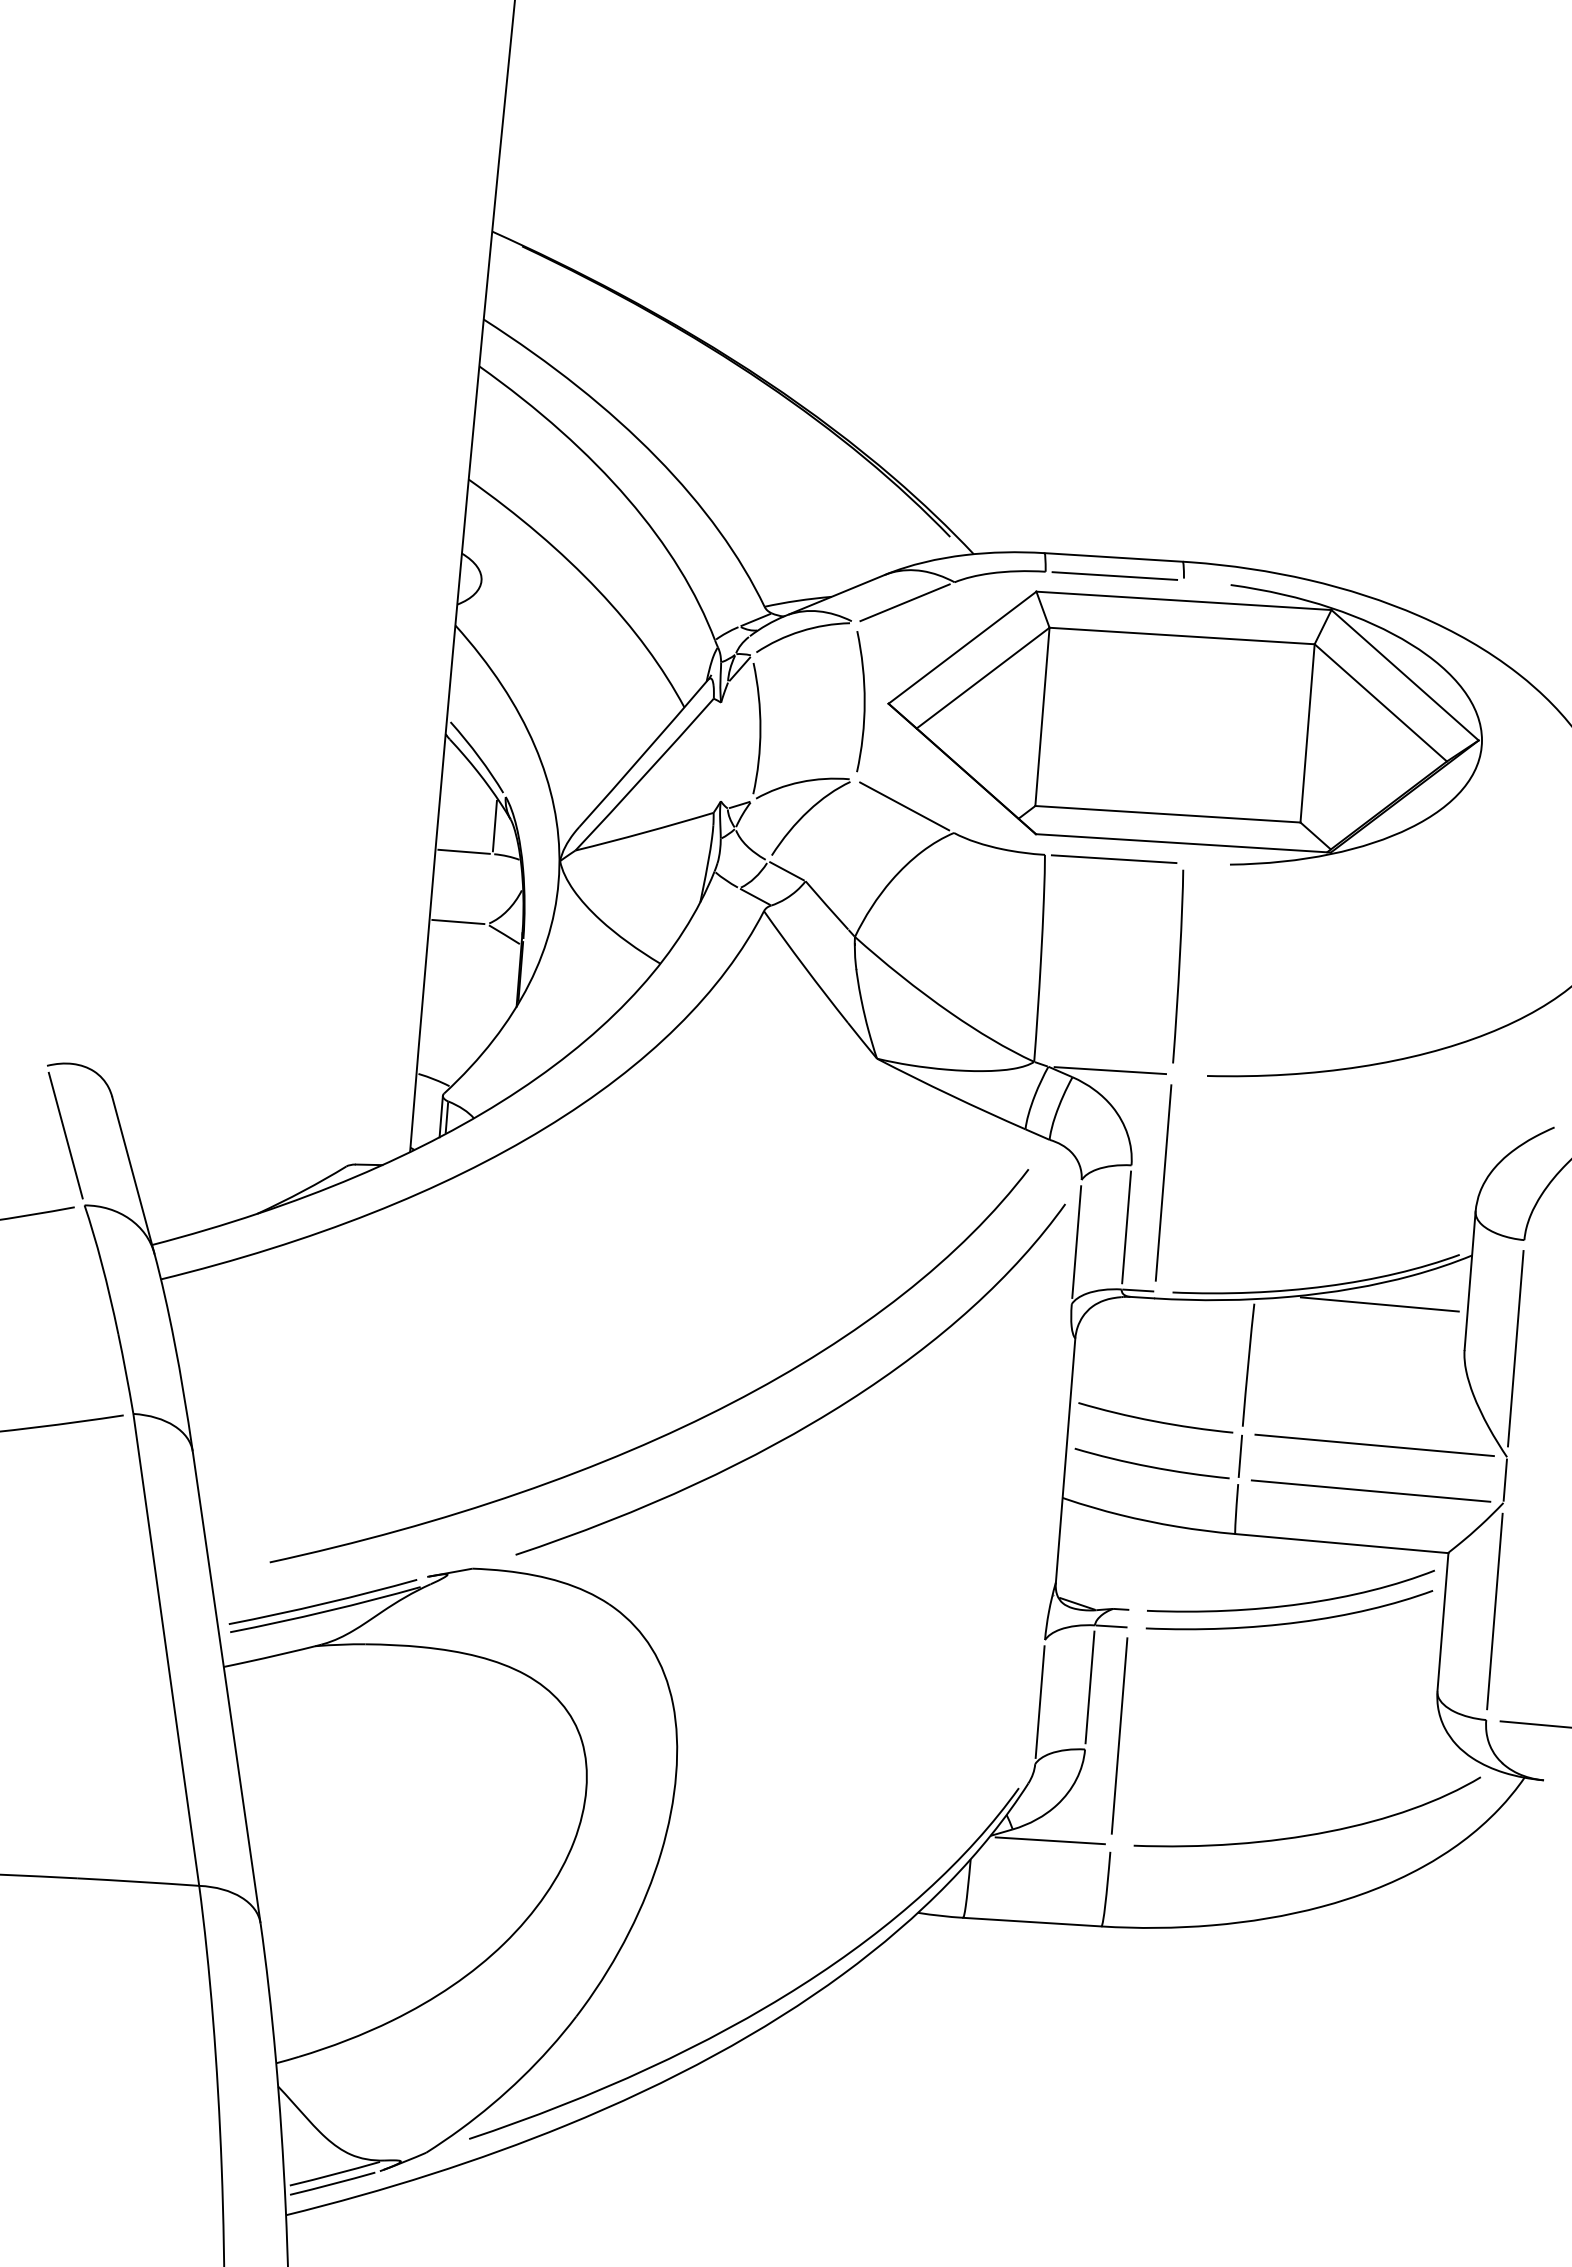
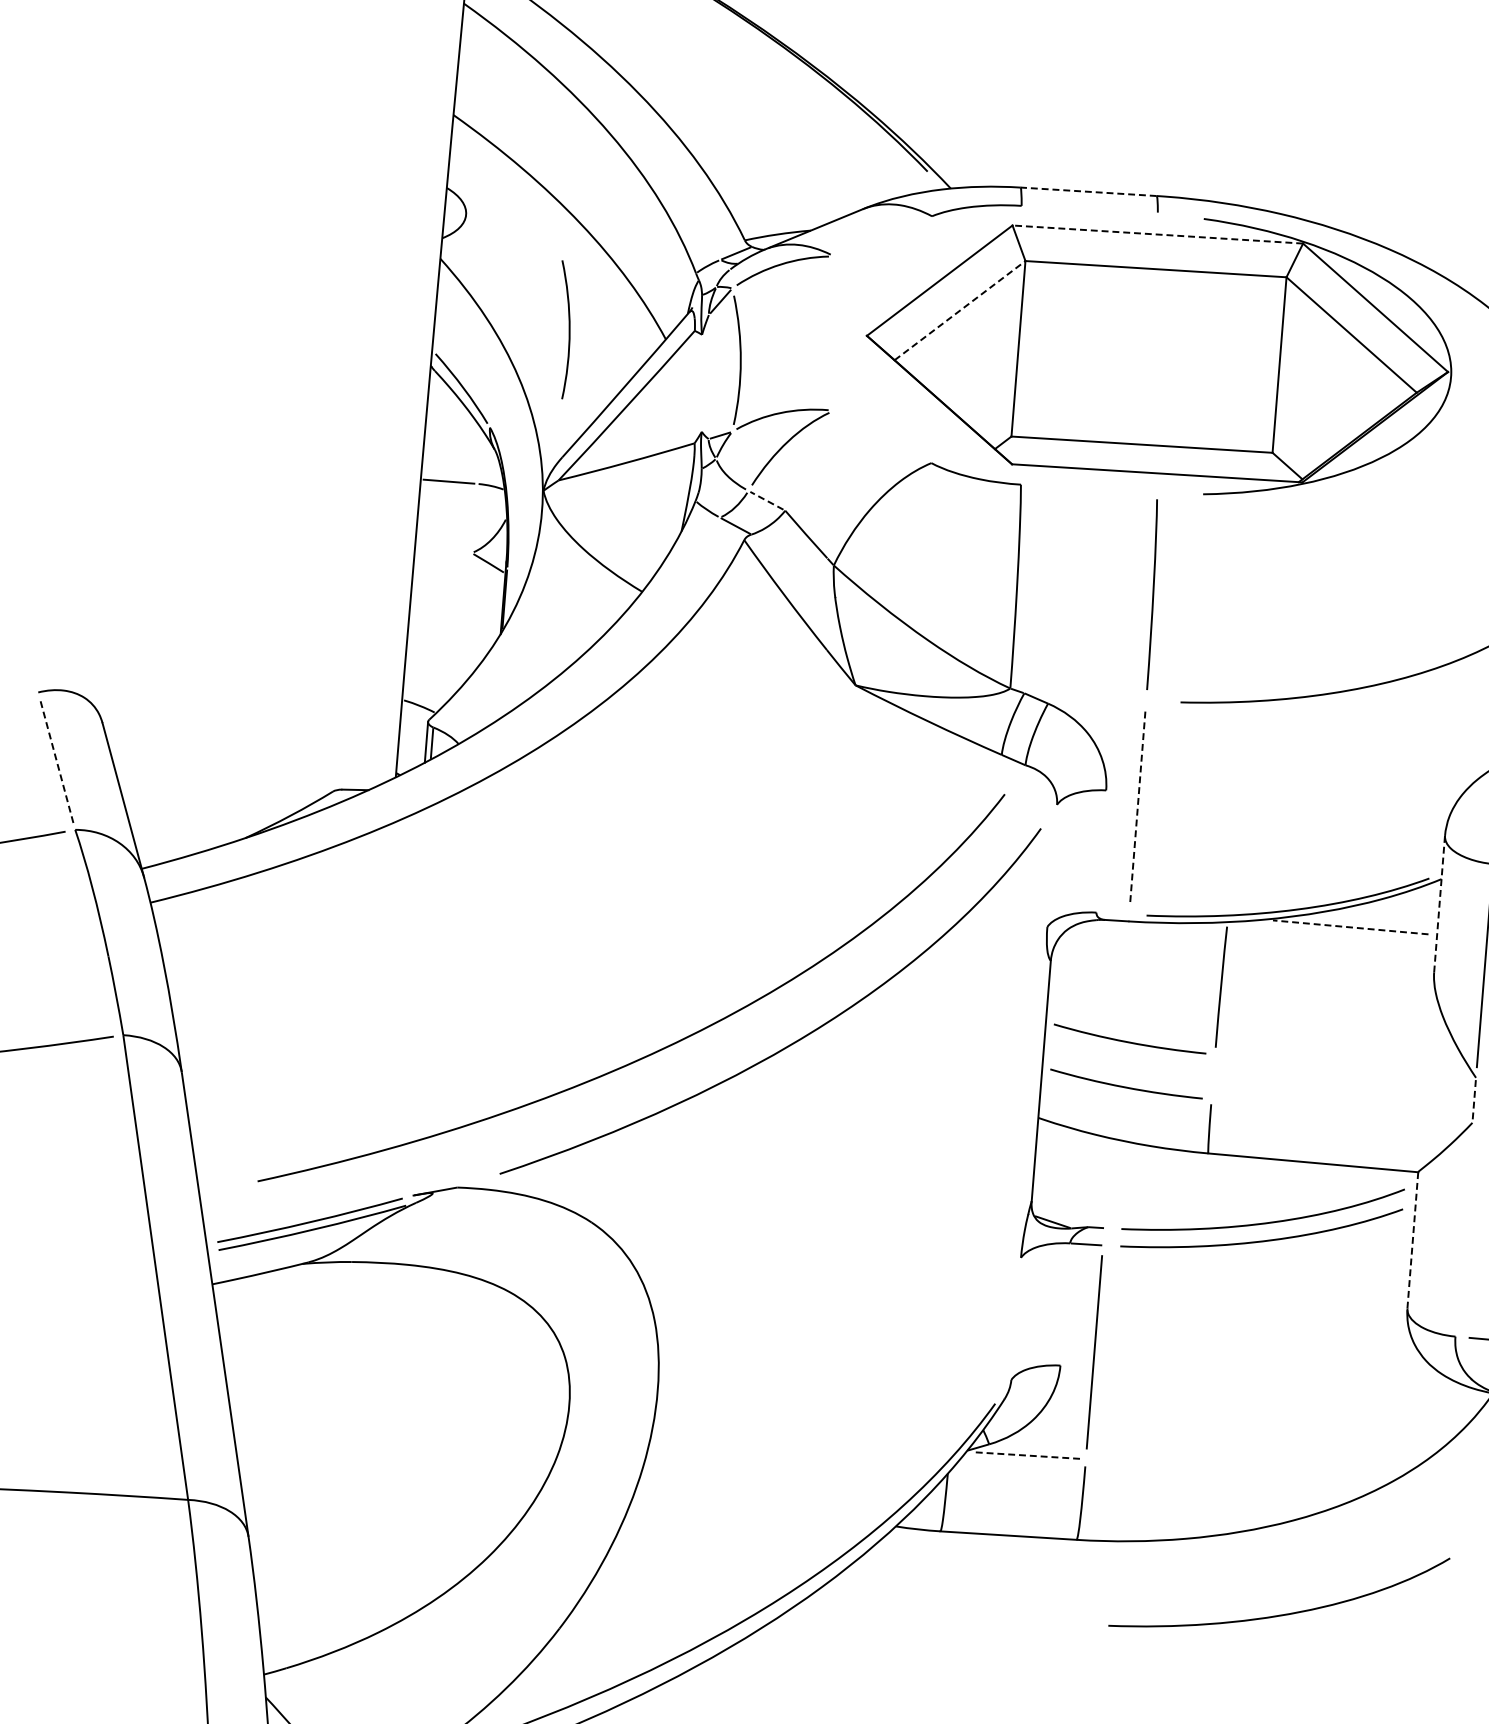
line: (1113, 557) -> (1088, 191), solid -> dashed
line: (1114, 575) -> (1089, 209), removed
line: (1183, 600) -> (1157, 234), solid -> dashed
line: (904, 602) -> (882, 236), removed
line: (983, 677) -> (960, 310), solid -> dashed
curve: (863, 701) -> (568, 329), moved
line: (904, 806) -> (882, 437), removed
line: (494, 825) -> (478, 455), removed
line: (1113, 859) -> (1088, 489), removed
line: (786, 871) -> (766, 501), solid -> dashed
line: (458, 921) -> (443, 550), removed
line: (1110, 1070) -> (1085, 697), removed
line: (65, 1135) -> (56, 761), solid -> dashed
line: (1163, 1183) -> (1137, 808), solid -> dashed
line: (1126, 1227) -> (1101, 851), removed
line: (1076, 1241) -> (1052, 865), removed
line: (1470, 1281) -> (1439, 904), solid -> dashed
line: (1138, 1290) -> (1113, 913), removed
line: (1379, 1304) -> (1350, 927), solid -> dashed
line: (1374, 1445) -> (1345, 1066), removed
line: (1240, 1455) -> (1213, 1076), removed
line: (1505, 1480) -> (1474, 1100), solid -> dashed
line: (1370, 1490) -> (1341, 1110), removed
line: (1494, 1611) -> (1463, 1229), removed
line: (1442, 1622) -> (1412, 1240), solid -> dashed
line: (1089, 1687) -> (1064, 1304), removed
line: (1039, 1701) -> (1015, 1318), removed
curve: (1311, 1833) -> (1283, 1613), moved
line: (1050, 1840) -> (1026, 1455), solid -> dashed

